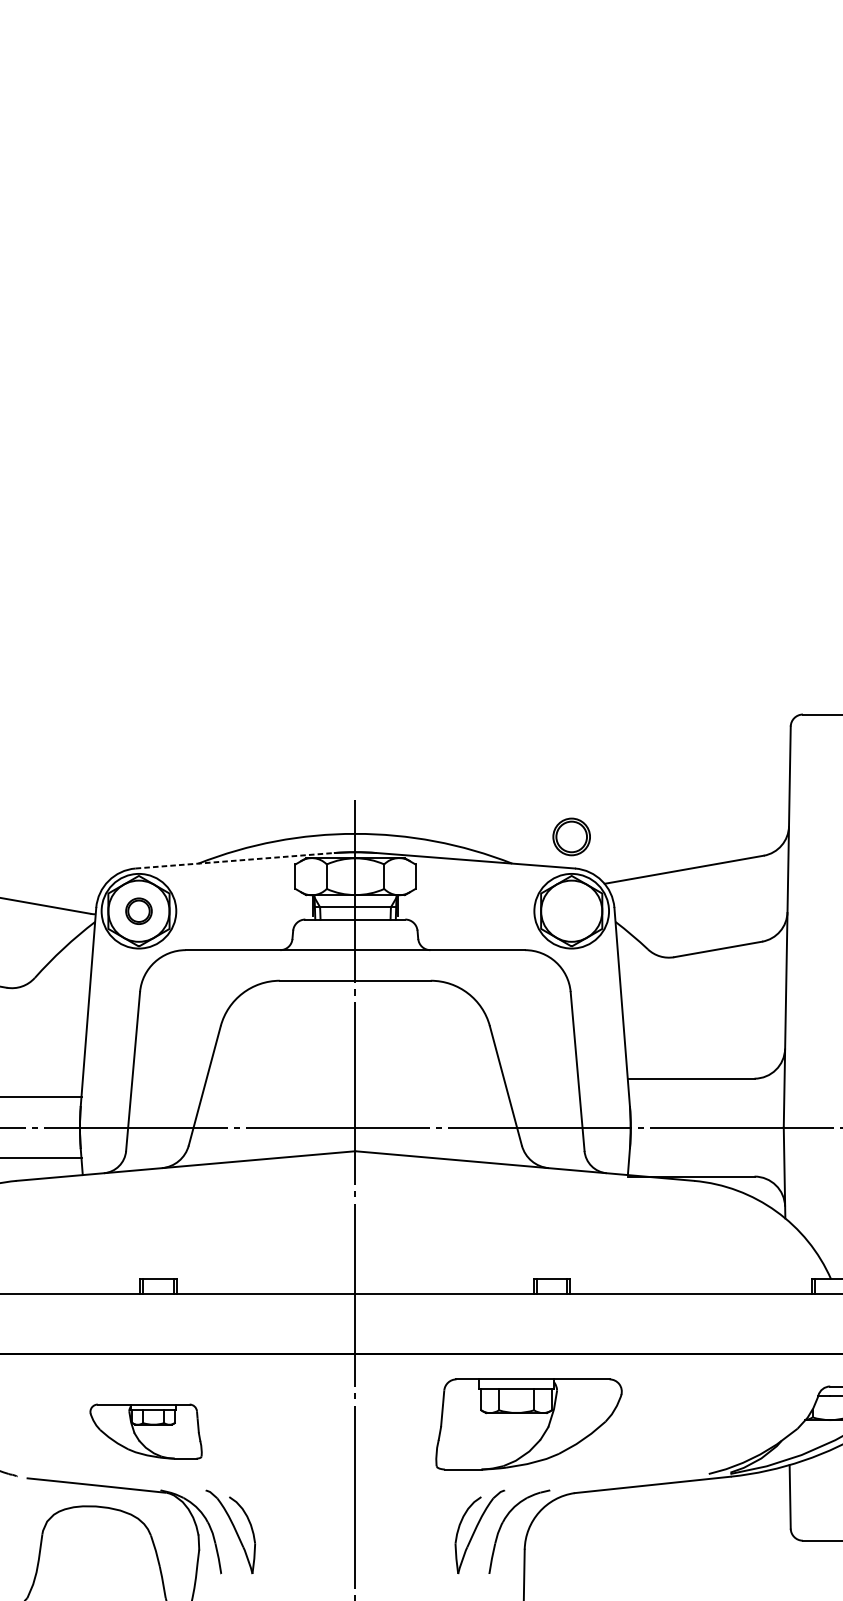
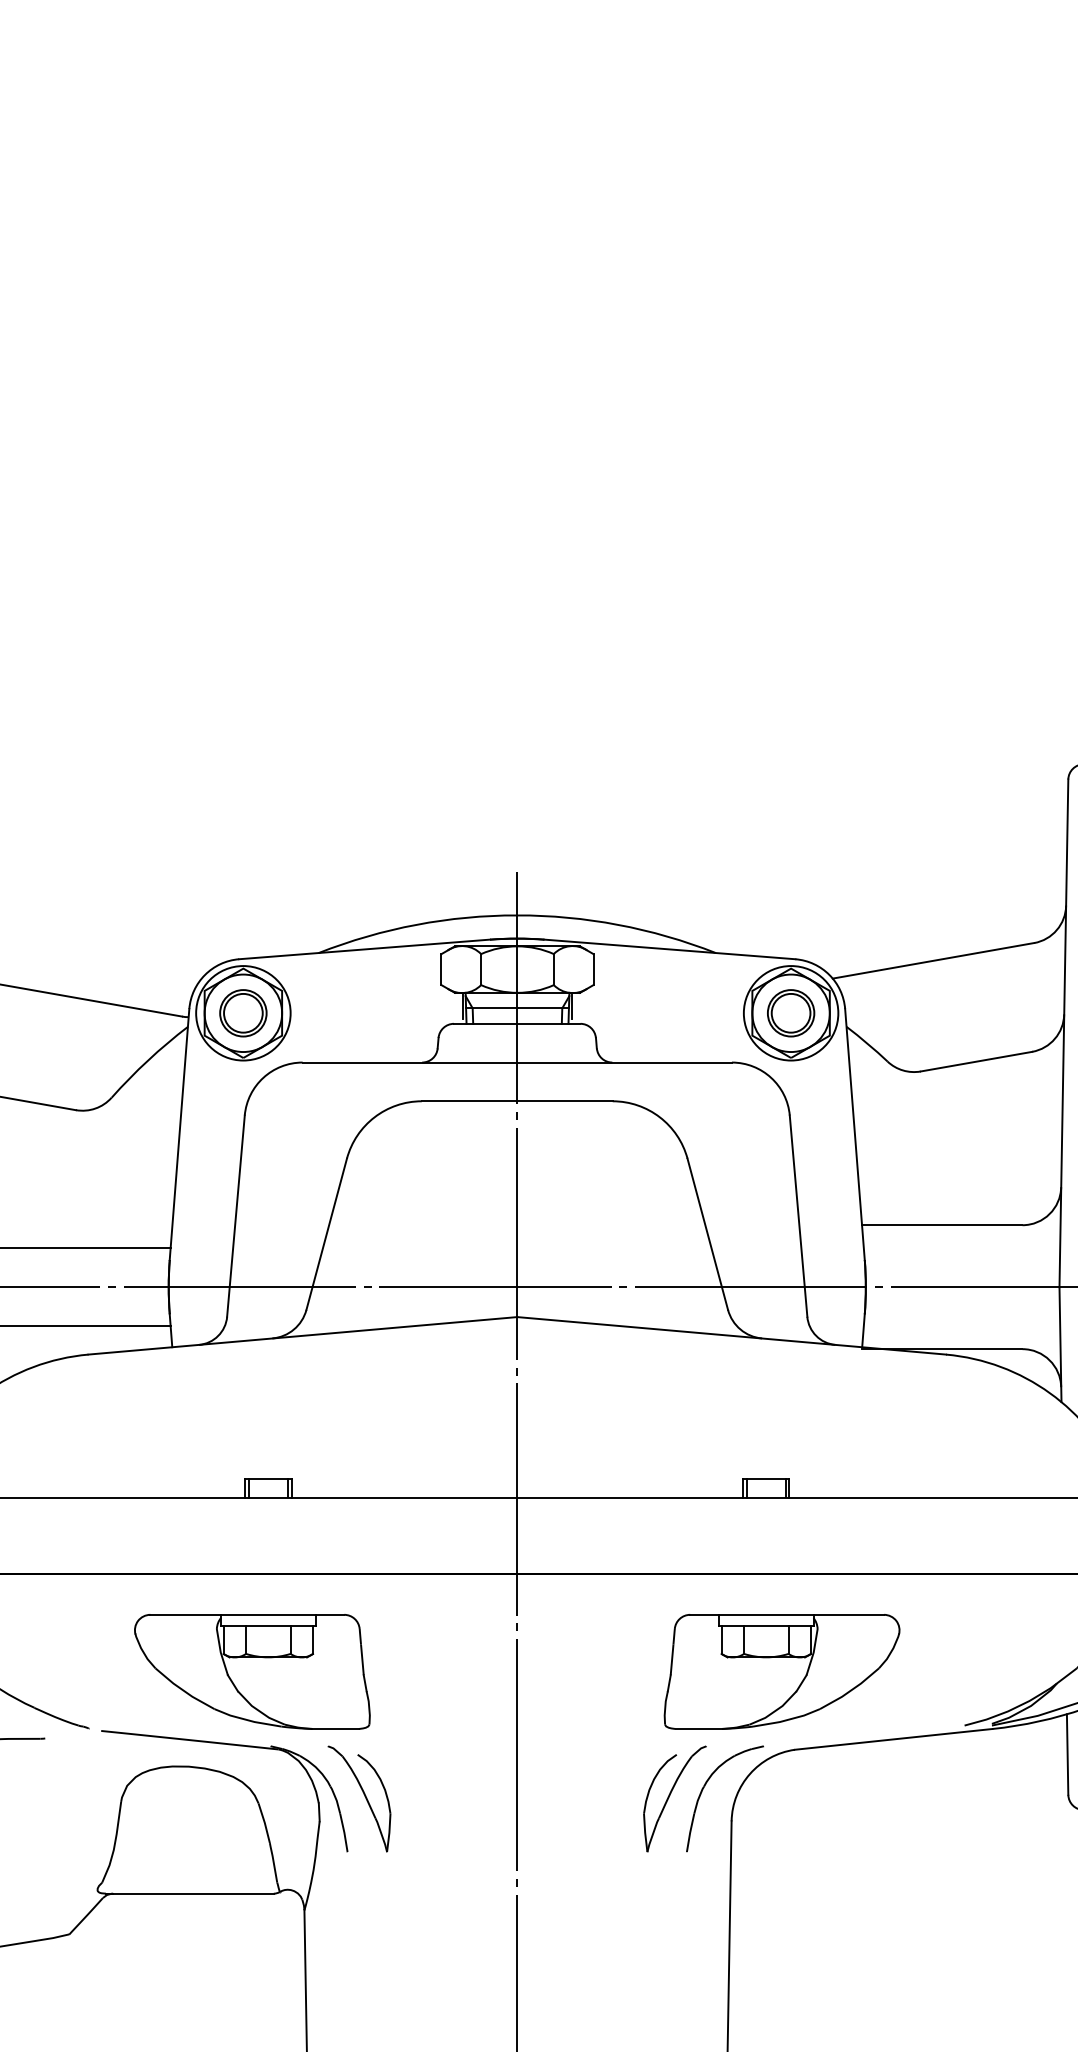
part: (572, 837) -> (791, 1013), moved
line: (234, 860) -> (364, 949), dashed -> solid
part: (139, 911) -> (243, 1013), size x1.43
part: (528, 1424) -> (781, 1671), moved
part: (146, 1431) -> (252, 1671), size x1.67

